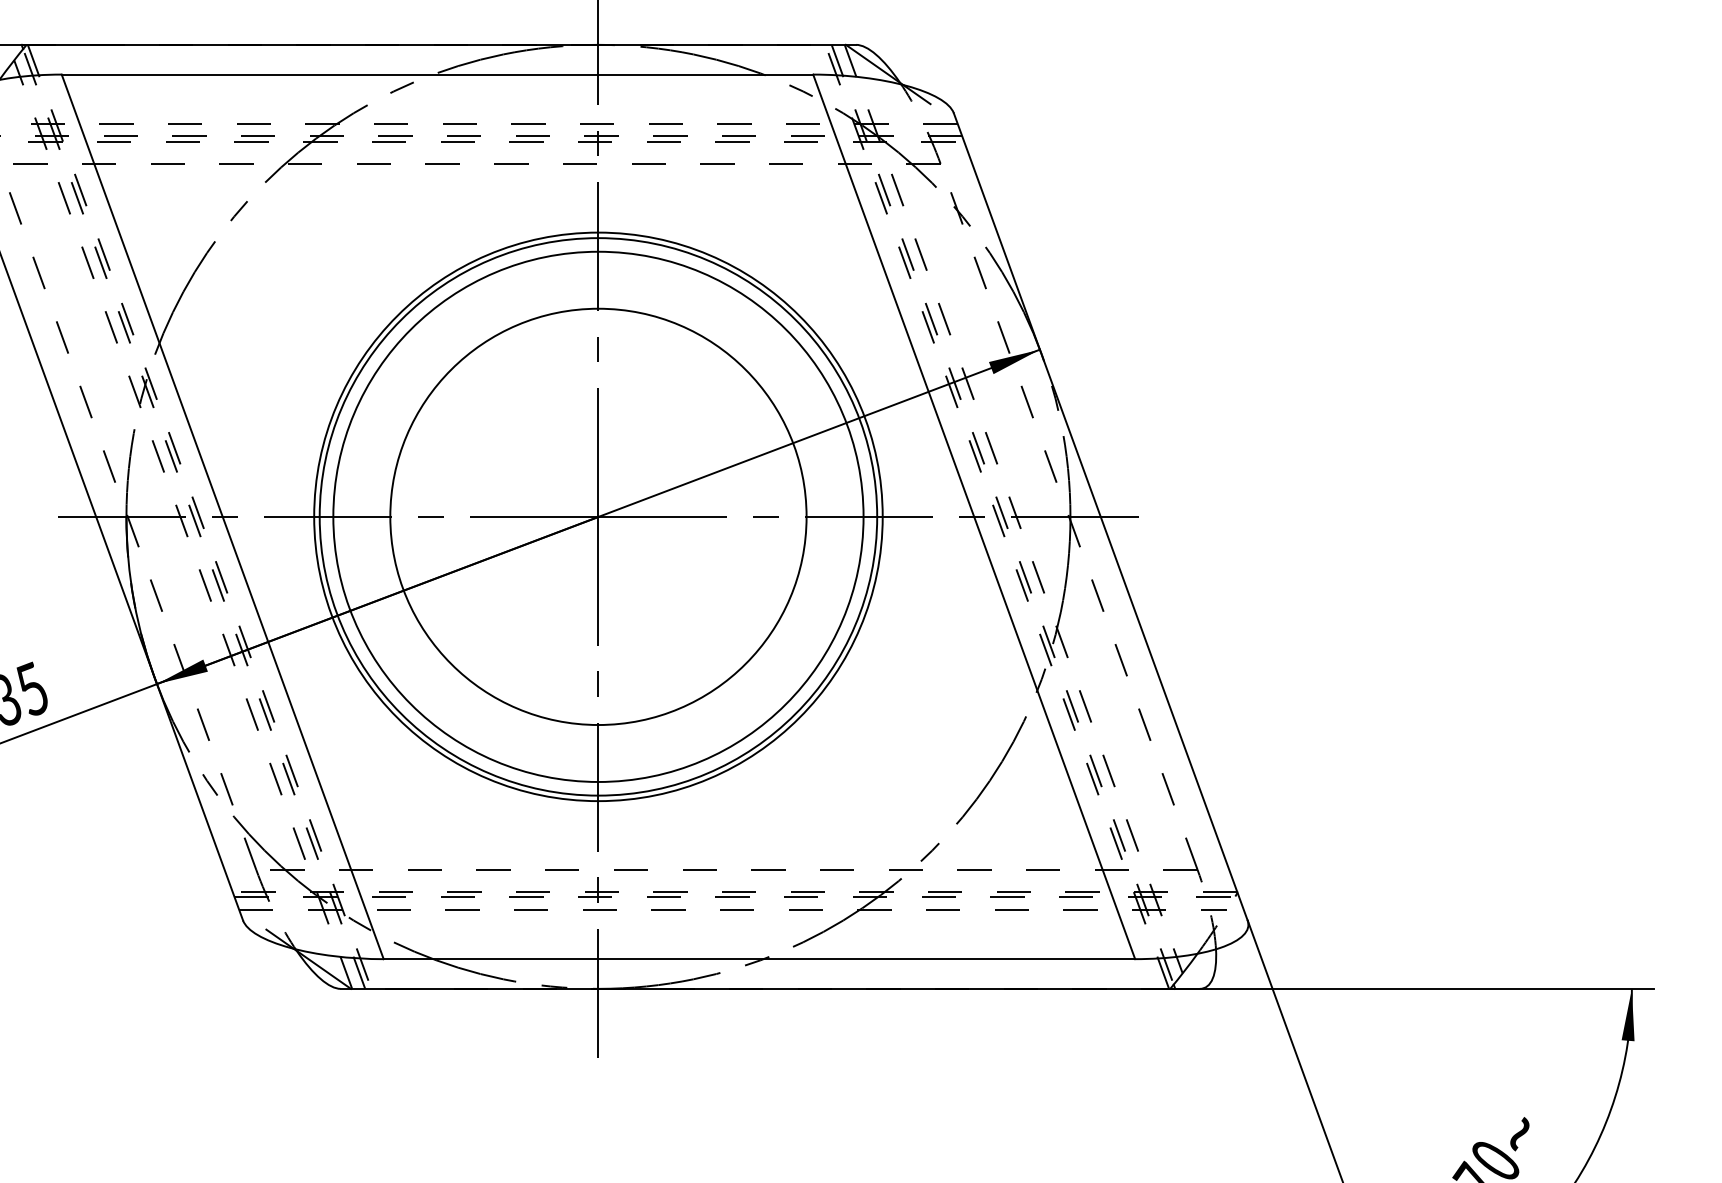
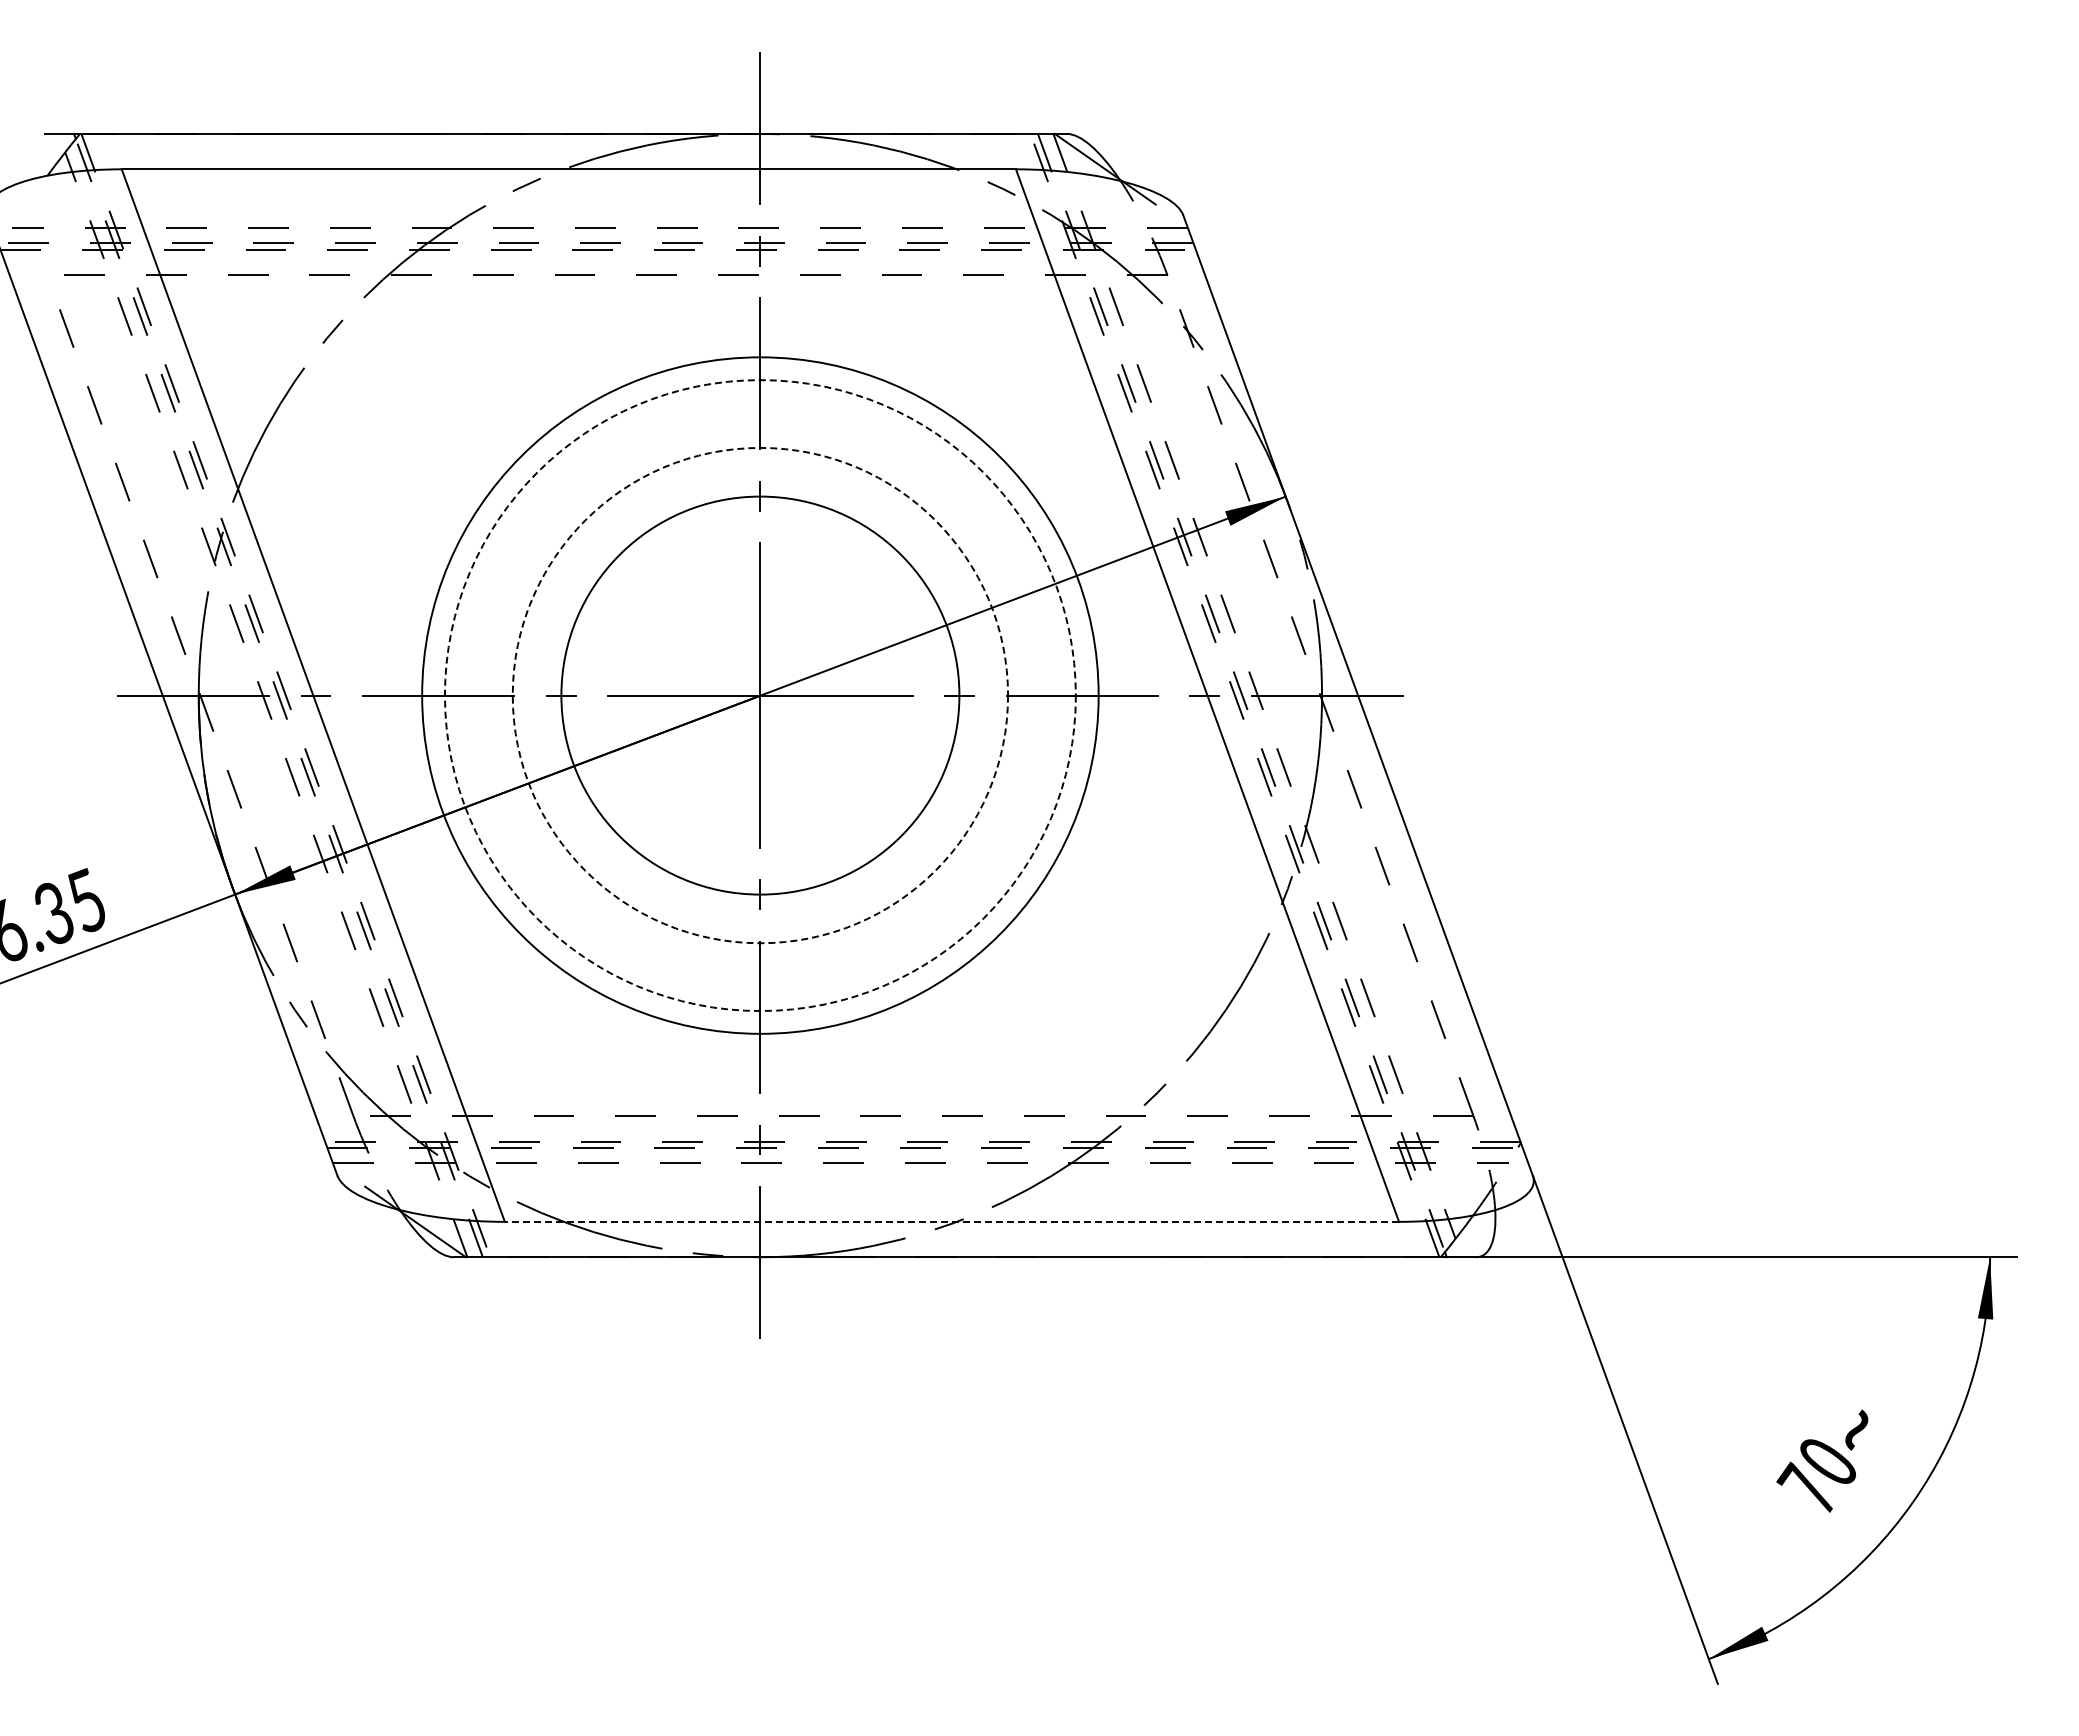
circle: (597, 516) -> (759, 695), solid -> dashed
circle: (598, 516) -> (760, 695), size x0.6
circle: (598, 516) -> (760, 695), solid -> dashed
line: (759, 958) -> (951, 1221), solid -> dashed

